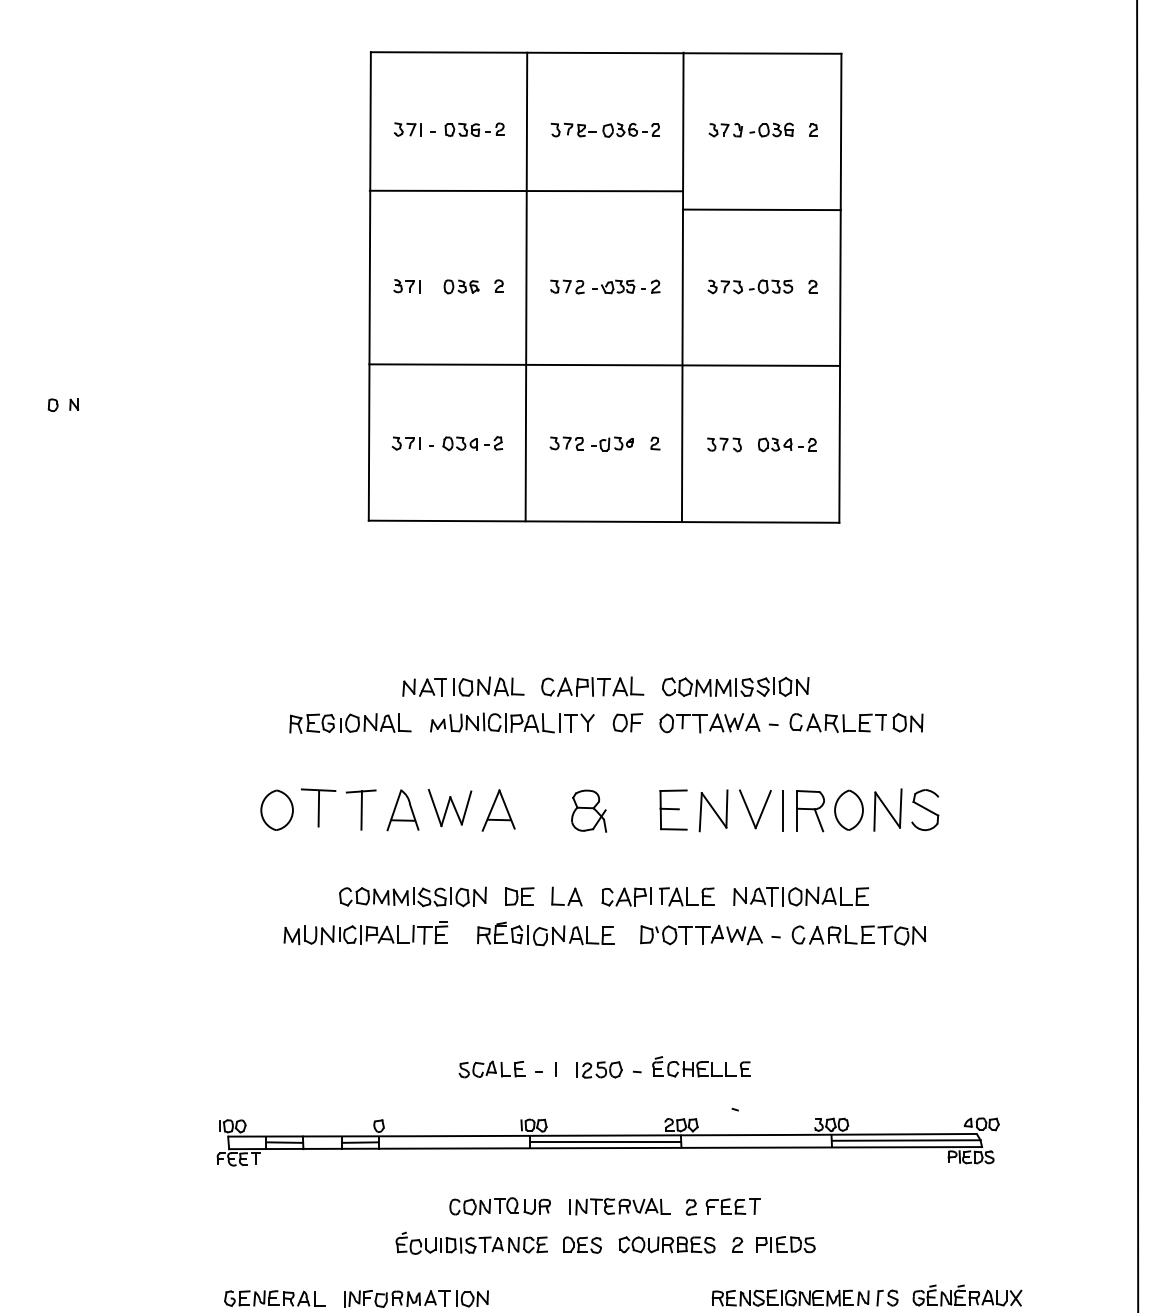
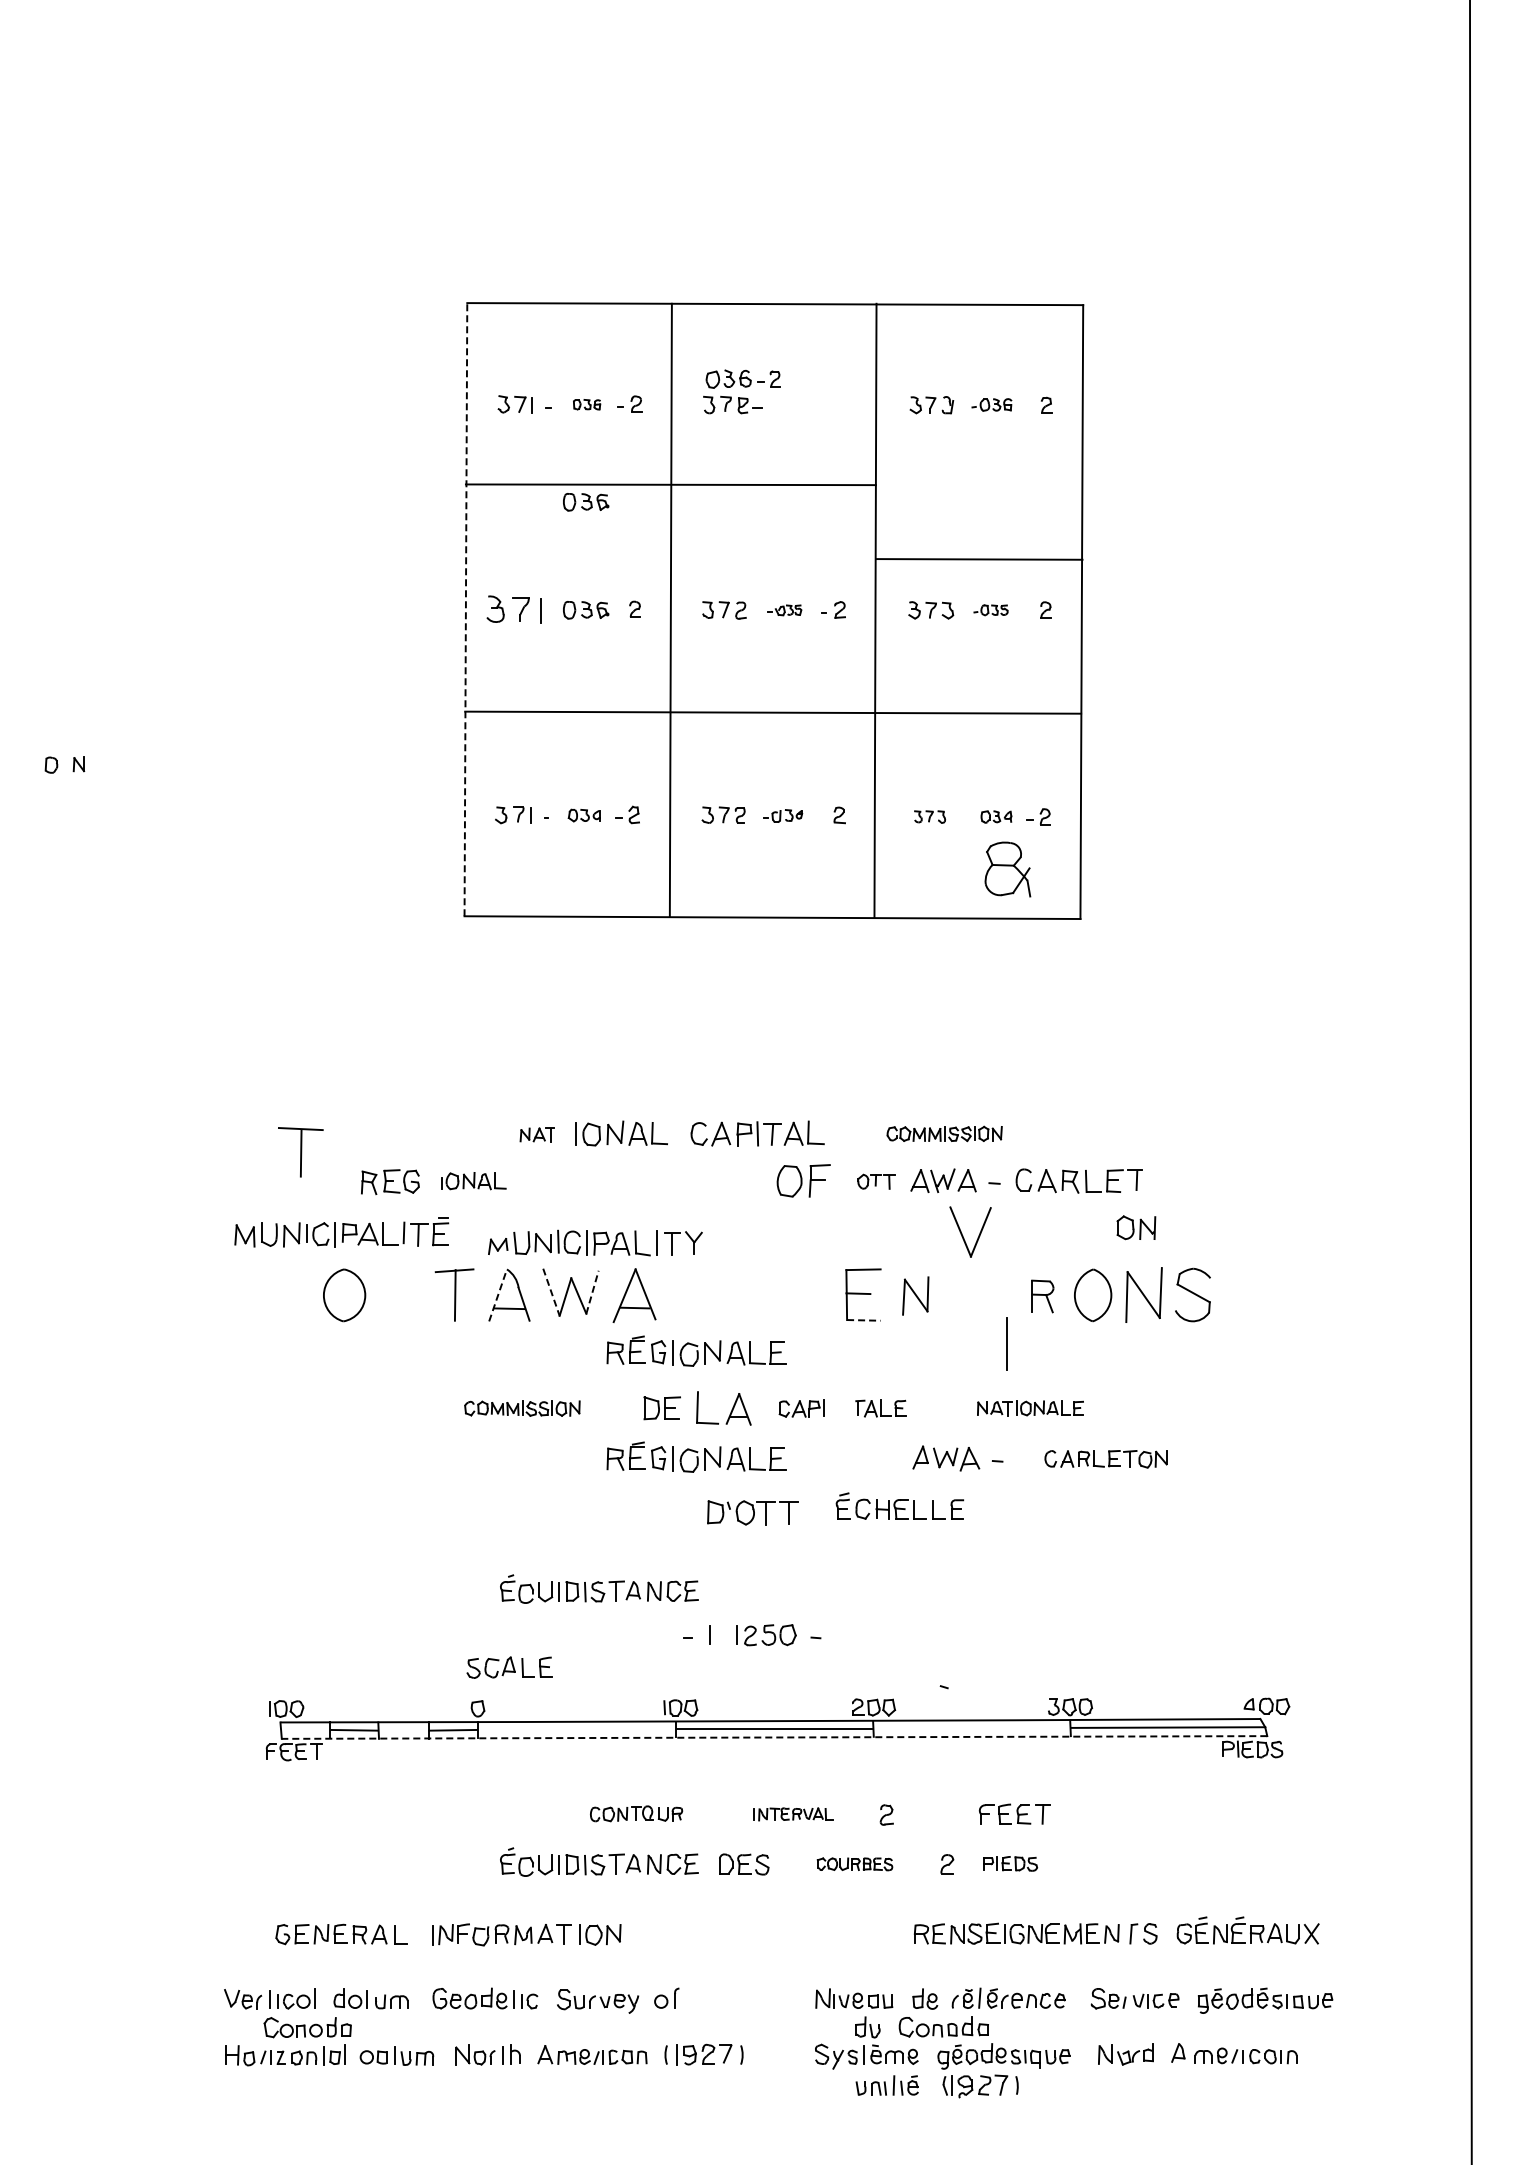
part: (461, 129) -> (586, 404), size x0.6
part: (630, 129) -> (742, 378), moved
part: (771, 129) -> (991, 404), size x0.7
part: (461, 204) -> (586, 502), added
line: (762, 209) -> (979, 559), moved
line: (369, 286) -> (465, 609), solid -> dashed
part: (406, 286) -> (514, 609), size x1.6
part: (613, 287) -> (784, 610), size x0.6
part: (770, 287) -> (990, 610), size x0.6
part: (459, 443) -> (583, 815), size x0.7
part: (612, 443) -> (783, 815), size x0.7
part: (724, 444) -> (929, 816), size x0.7
part: (775, 444) -> (996, 816), size x0.7
part: (735, 686) -> (944, 1133), size x0.6
part: (423, 687) -> (536, 1134), size x0.6
part: (375, 722) -> (473, 1180), size x0.7
part: (512, 722) -> (595, 1242), moved
part: (627, 722) -> (803, 1180), size x1.4
part: (908, 722) -> (1136, 1227), moved
part: (683, 723) -> (876, 1181), size x0.6
line: (466, 807) -> (592, 1291), solid -> dashed
part: (318, 808) -> (300, 1152), moved
line: (435, 808) -> (551, 1292), solid -> dashed
line: (394, 809) -> (498, 1294), solid -> dashed
part: (713, 810) -> (915, 1295), size x0.7
line: (782, 810) -> (1006, 1343), moved
part: (588, 811) -> (1007, 869), moved
part: (749, 811) -> (963, 1235), moved
part: (810, 811) -> (1042, 1296), size x0.6
line: (673, 829) -> (863, 1320), solid -> dashed
part: (546, 852) -> (696, 1350), added
part: (566, 895) -> (723, 1407), size x1.4
part: (413, 896) -> (522, 1408), size x0.6
part: (626, 896) -> (801, 1408), size x0.7
part: (686, 896) -> (880, 1408), size x0.7
part: (801, 896) -> (1030, 1408), size x0.6
part: (365, 933) -> (341, 1232), moved
part: (675, 934) -> (752, 1512), moved
part: (858, 935) -> (1105, 1459), size x0.7
part: (471, 1034) -> (599, 1588), added
part: (701, 1066) -> (899, 1505), moved
part: (491, 1069) -> (509, 1667), moved
line: (605, 1148) -> (774, 1737), solid -> dashed
part: (500, 1206) -> (636, 1813), size x0.7
part: (620, 1206) -> (793, 1814), size x0.6
part: (733, 1206) -> (1014, 1813), moved
part: (785, 1244) -> (1010, 1863), size x0.7
part: (666, 1245) -> (854, 1864), size x0.6

